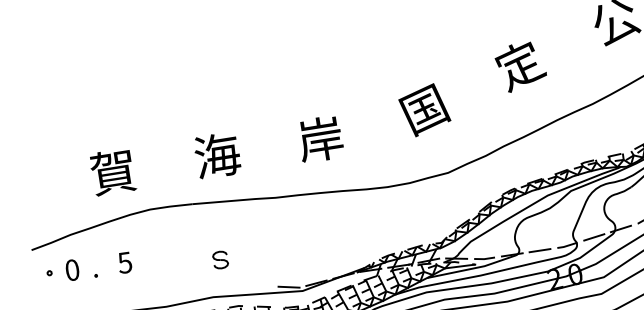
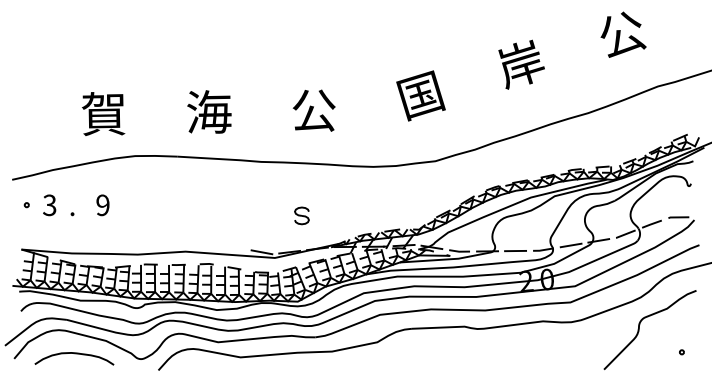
text: (520, 64) -> (522, 64), 定 -> 岸
text: (320, 138) -> (313, 109), 岸 -> 公
part: (220, 259) -> (301, 215), moved
text: (124, 263) -> (102, 205), 5 -> 9
text: (72, 270) -> (49, 205), 0 -> 3

